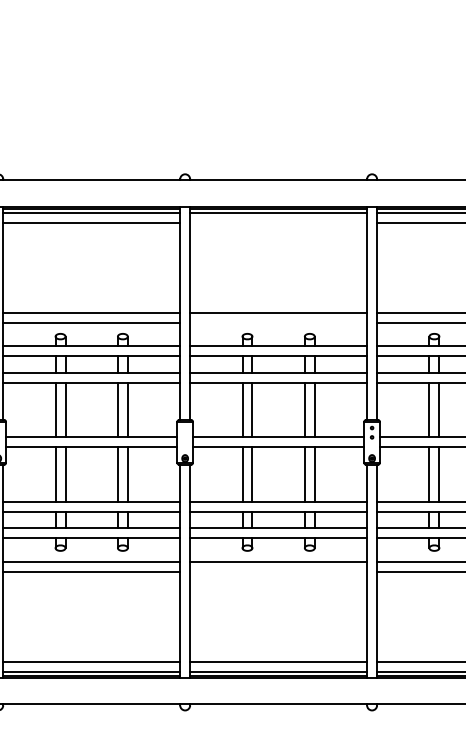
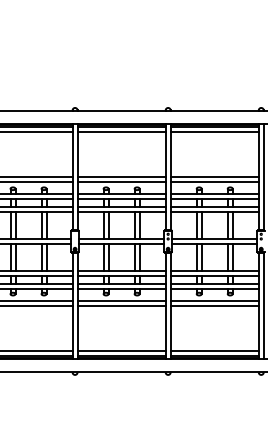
line: (278, 223) -> (121, 132), added
line: (278, 321) -> (121, 181), added
line: (278, 571) -> (121, 305), added

